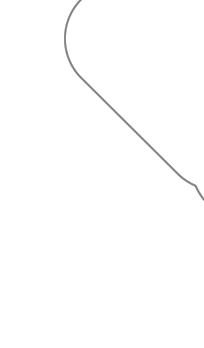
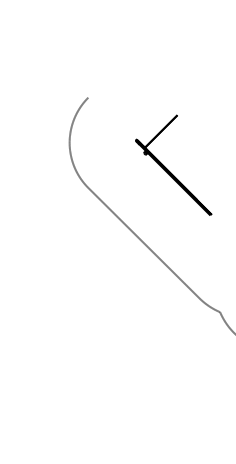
part: (150, 61) -> (168, 169), added

